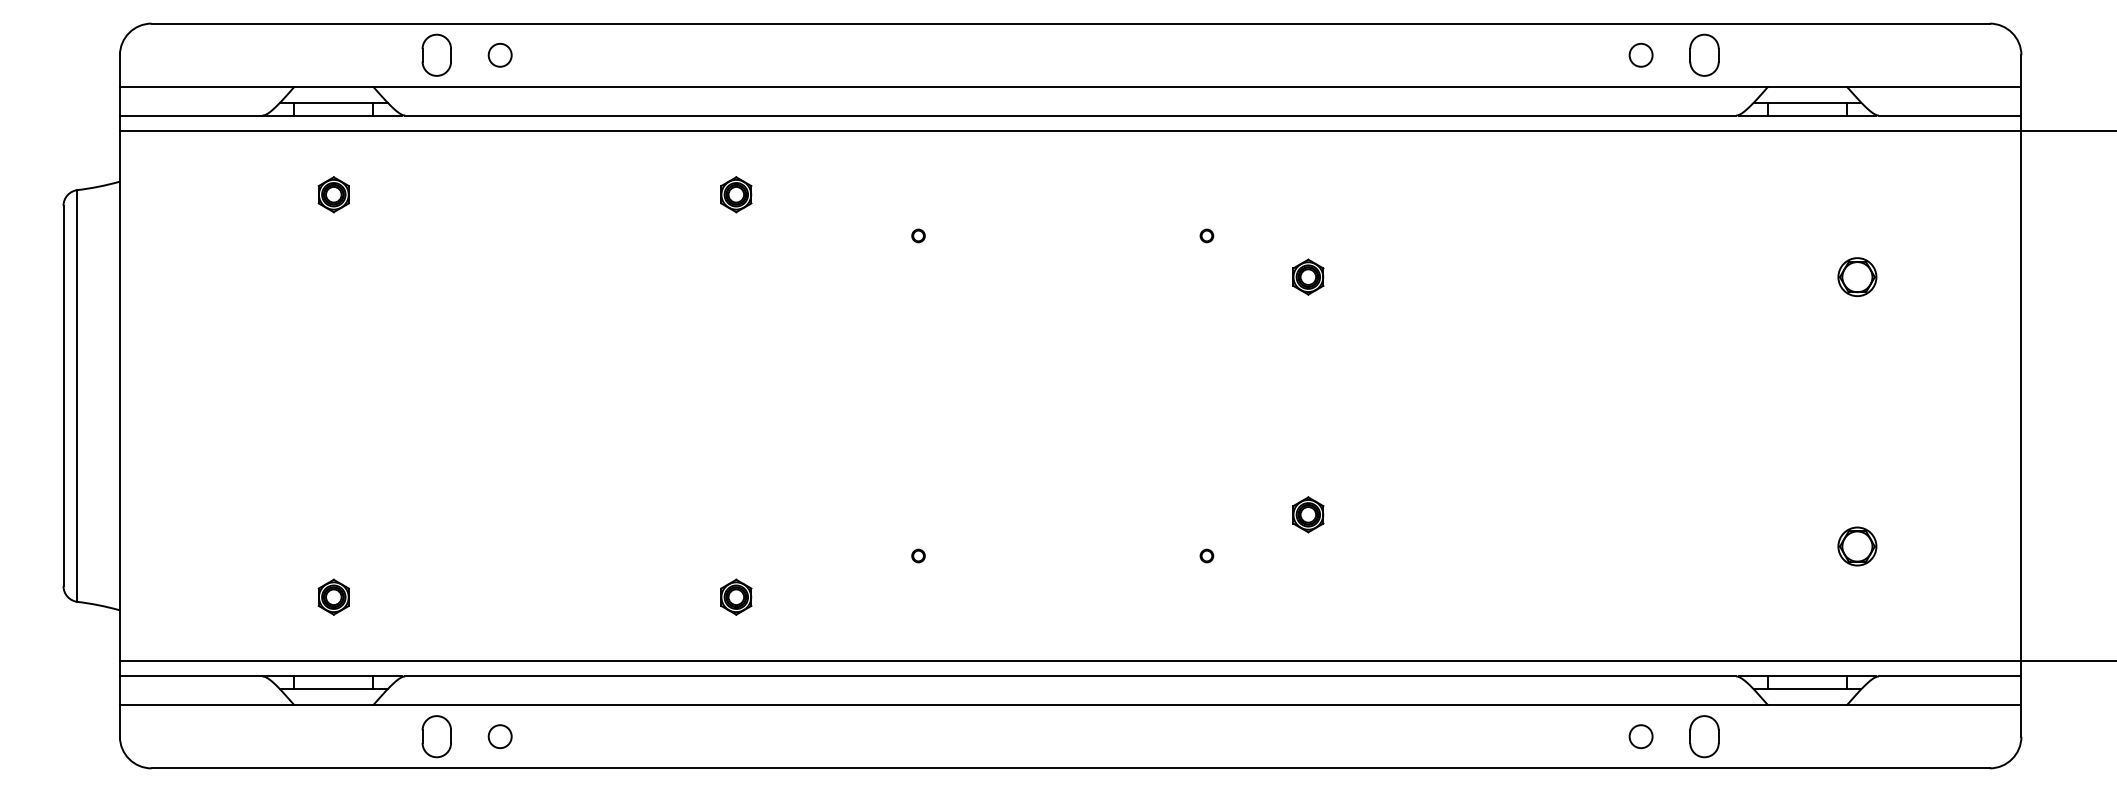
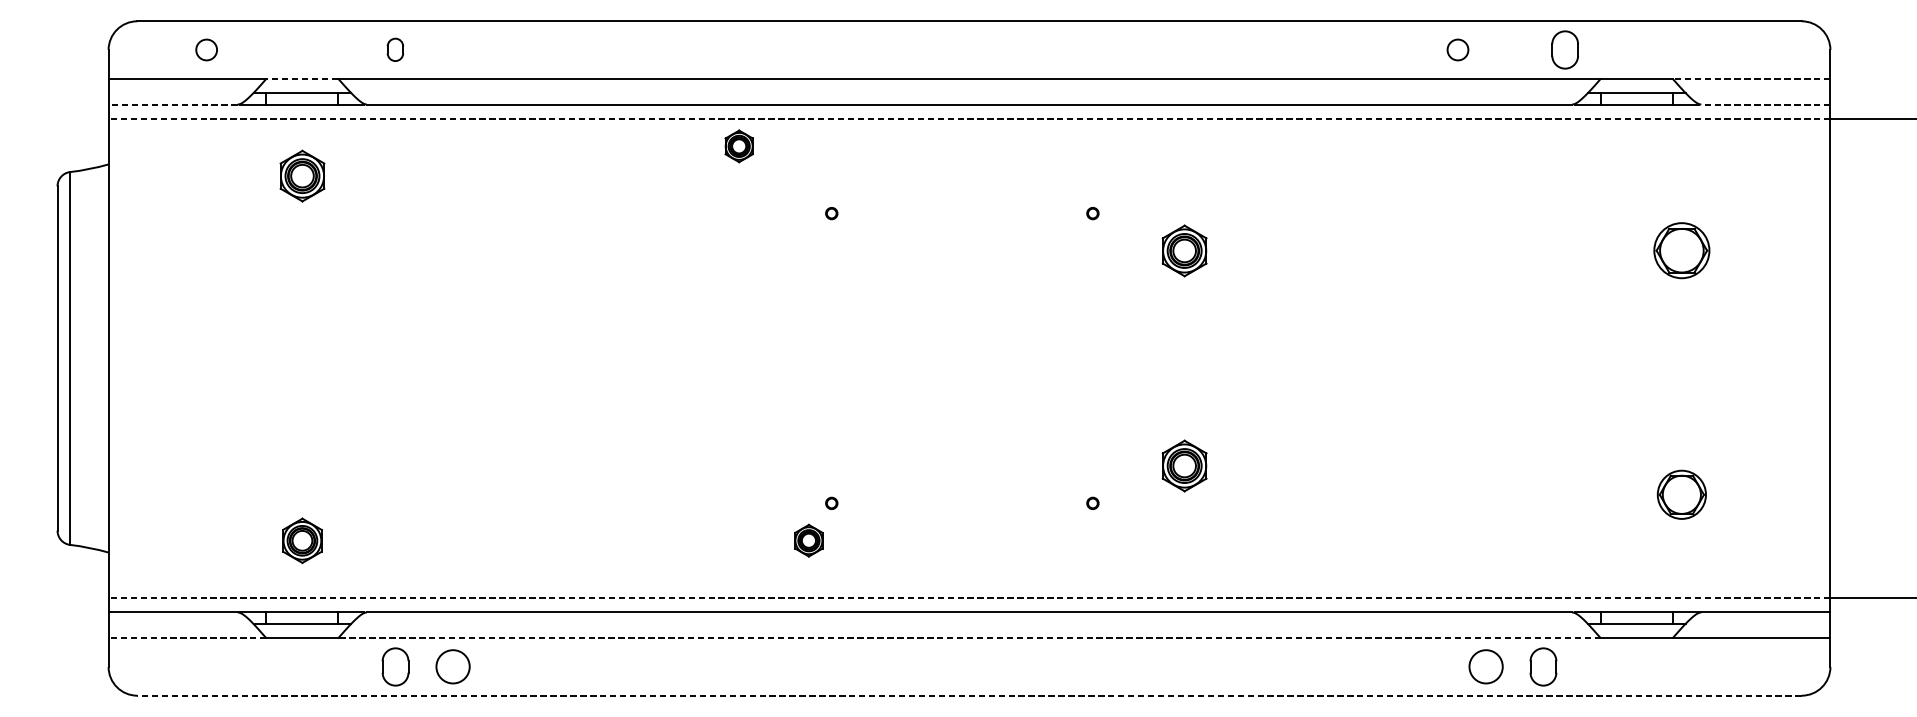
part: (436, 54) -> (395, 49), size x0.6
circle: (499, 54) -> (206, 49), moved
circle: (1640, 54) -> (1457, 49), moved
part: (1704, 54) -> (1565, 49), moved
line: (333, 87) -> (302, 79), solid -> dashed
line: (1933, 87) -> (1750, 79), solid -> dashed
line: (190, 115) -> (172, 104), solid -> dashed
line: (1949, 115) -> (1765, 104), solid -> dashed
line: (1070, 131) -> (969, 118), solid -> dashed
part: (333, 194) -> (302, 176), size x1.6
part: (736, 194) -> (739, 146), moved
part: (1308, 276) -> (1184, 250), size x1.6
part: (1857, 277) -> (1681, 251), size x1.6
part: (1308, 514) -> (1184, 465), size x1.6
part: (1857, 546) -> (1681, 494), size x1.4
part: (333, 596) -> (302, 540), size x1.4
part: (736, 596) -> (809, 540), moved
line: (1070, 660) -> (969, 598), solid -> dashed
line: (206, 705) -> (187, 638), solid -> dashed
line: (1070, 705) -> (969, 638), solid -> dashed
circle: (499, 736) -> (452, 666), size x1.6
circle: (1640, 736) -> (1485, 666), size x1.6
line: (1070, 768) -> (969, 695), solid -> dashed

